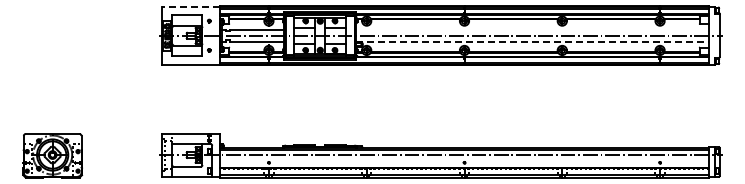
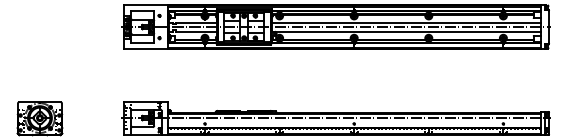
line: (191, 6) -> (145, 4), dashed -> solid
line: (532, 29) -> (406, 22), added
line: (533, 41) -> (406, 31), dashed -> solid

